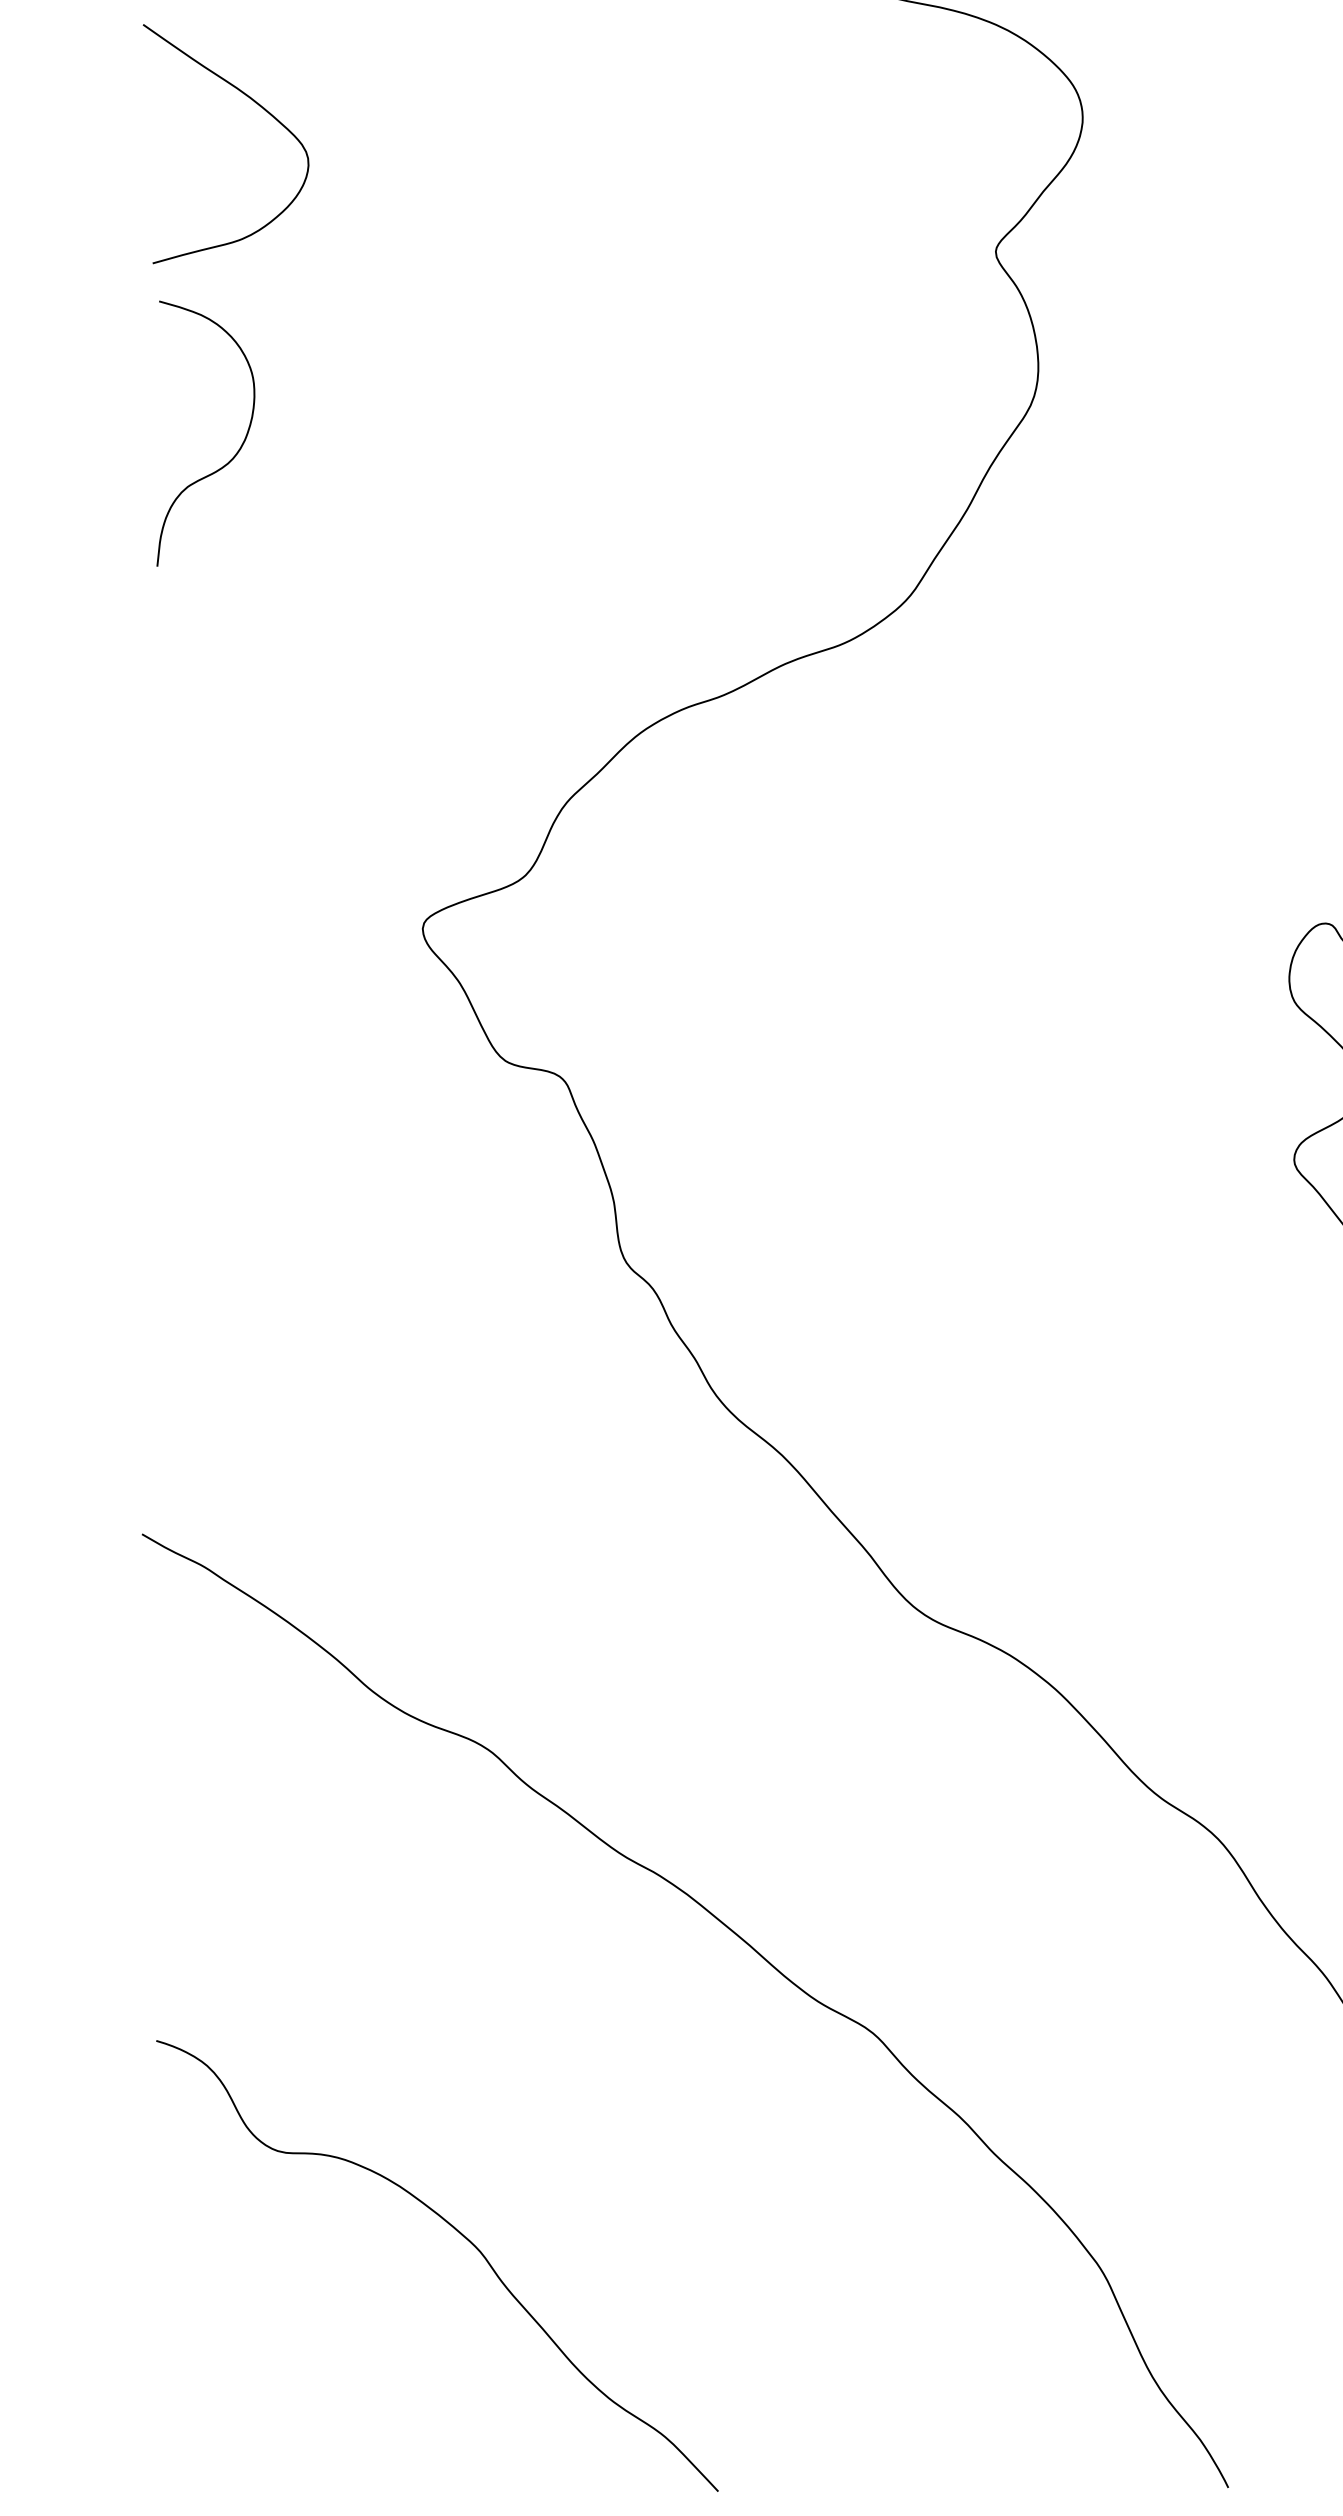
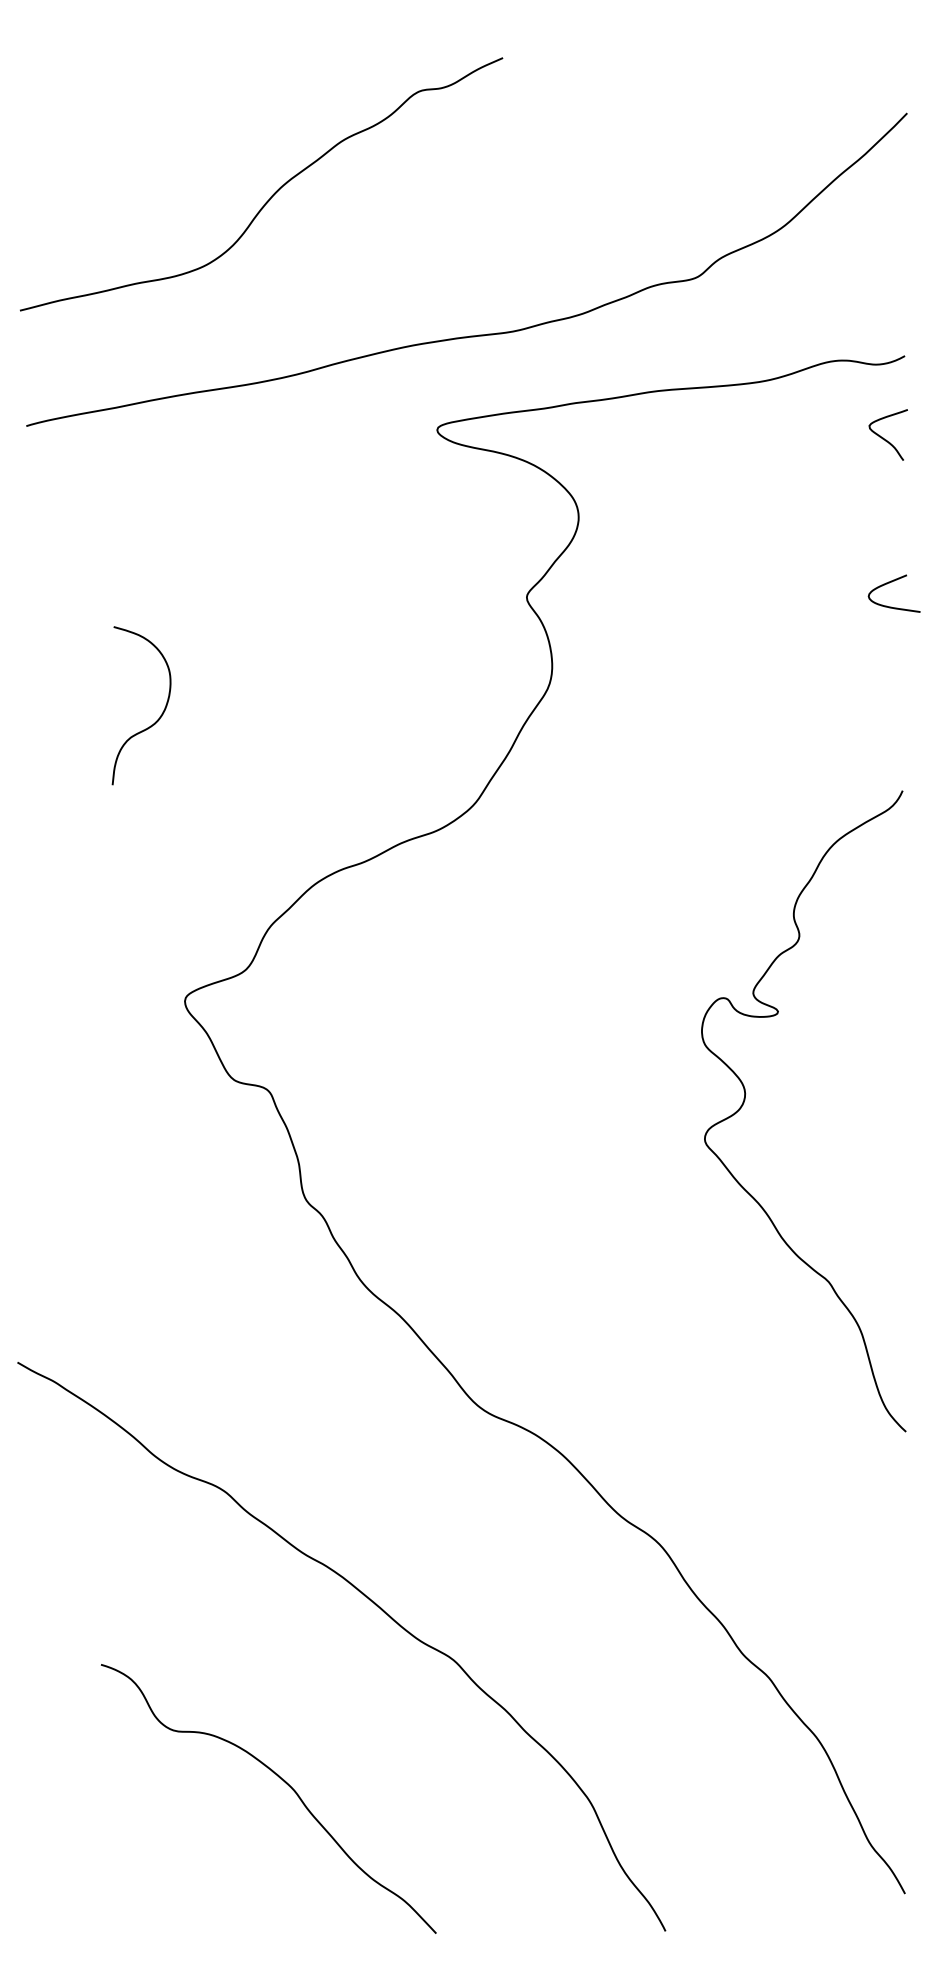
curve: (257, 106) -> (86, 510), removed
curve: (235, 451) -> (159, 716), moved
curve: (463, 2238) -> (284, 1782), moved

